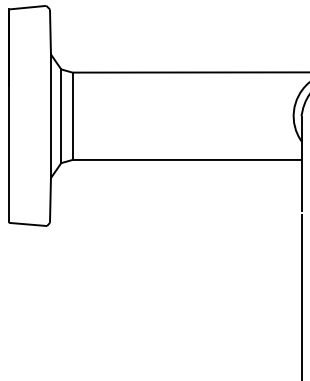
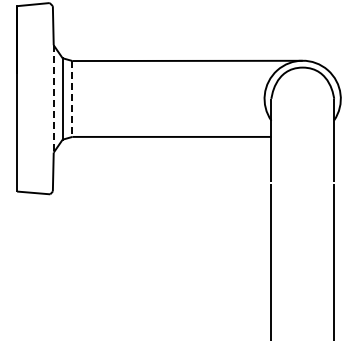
line: (50, 115) -> (53, 98), solid -> dashed
line: (72, 115) -> (72, 98), solid -> dashed

